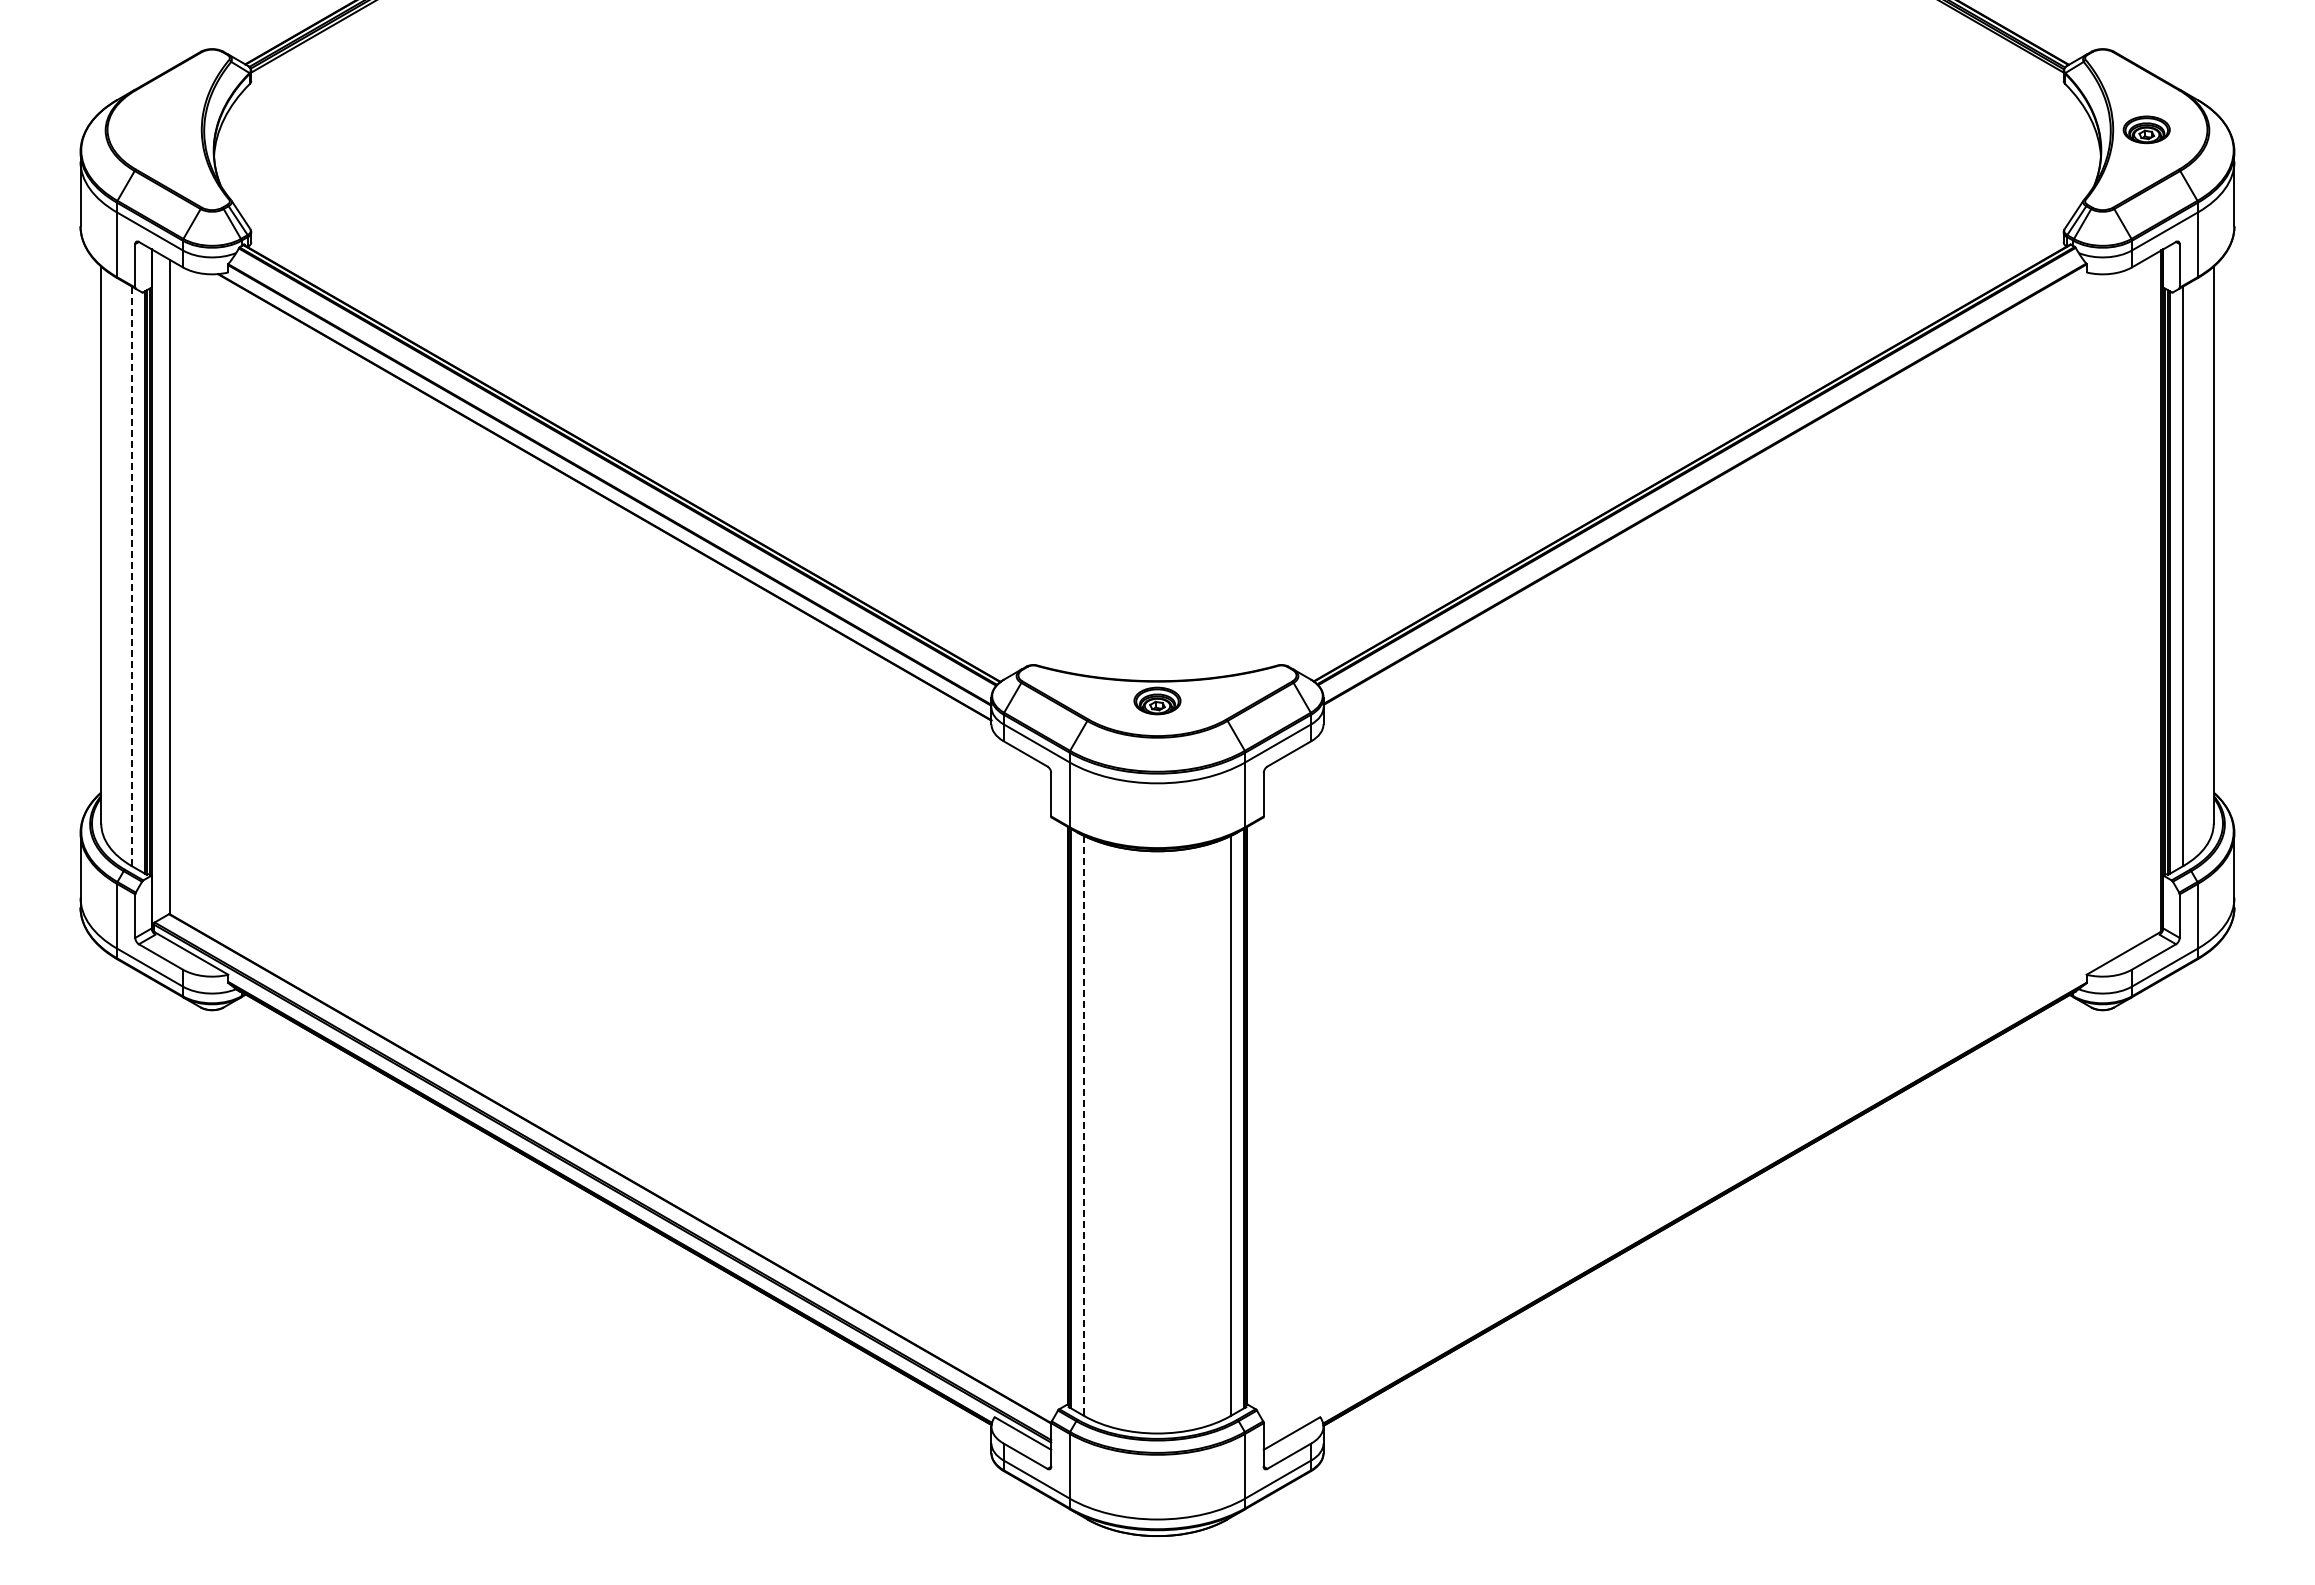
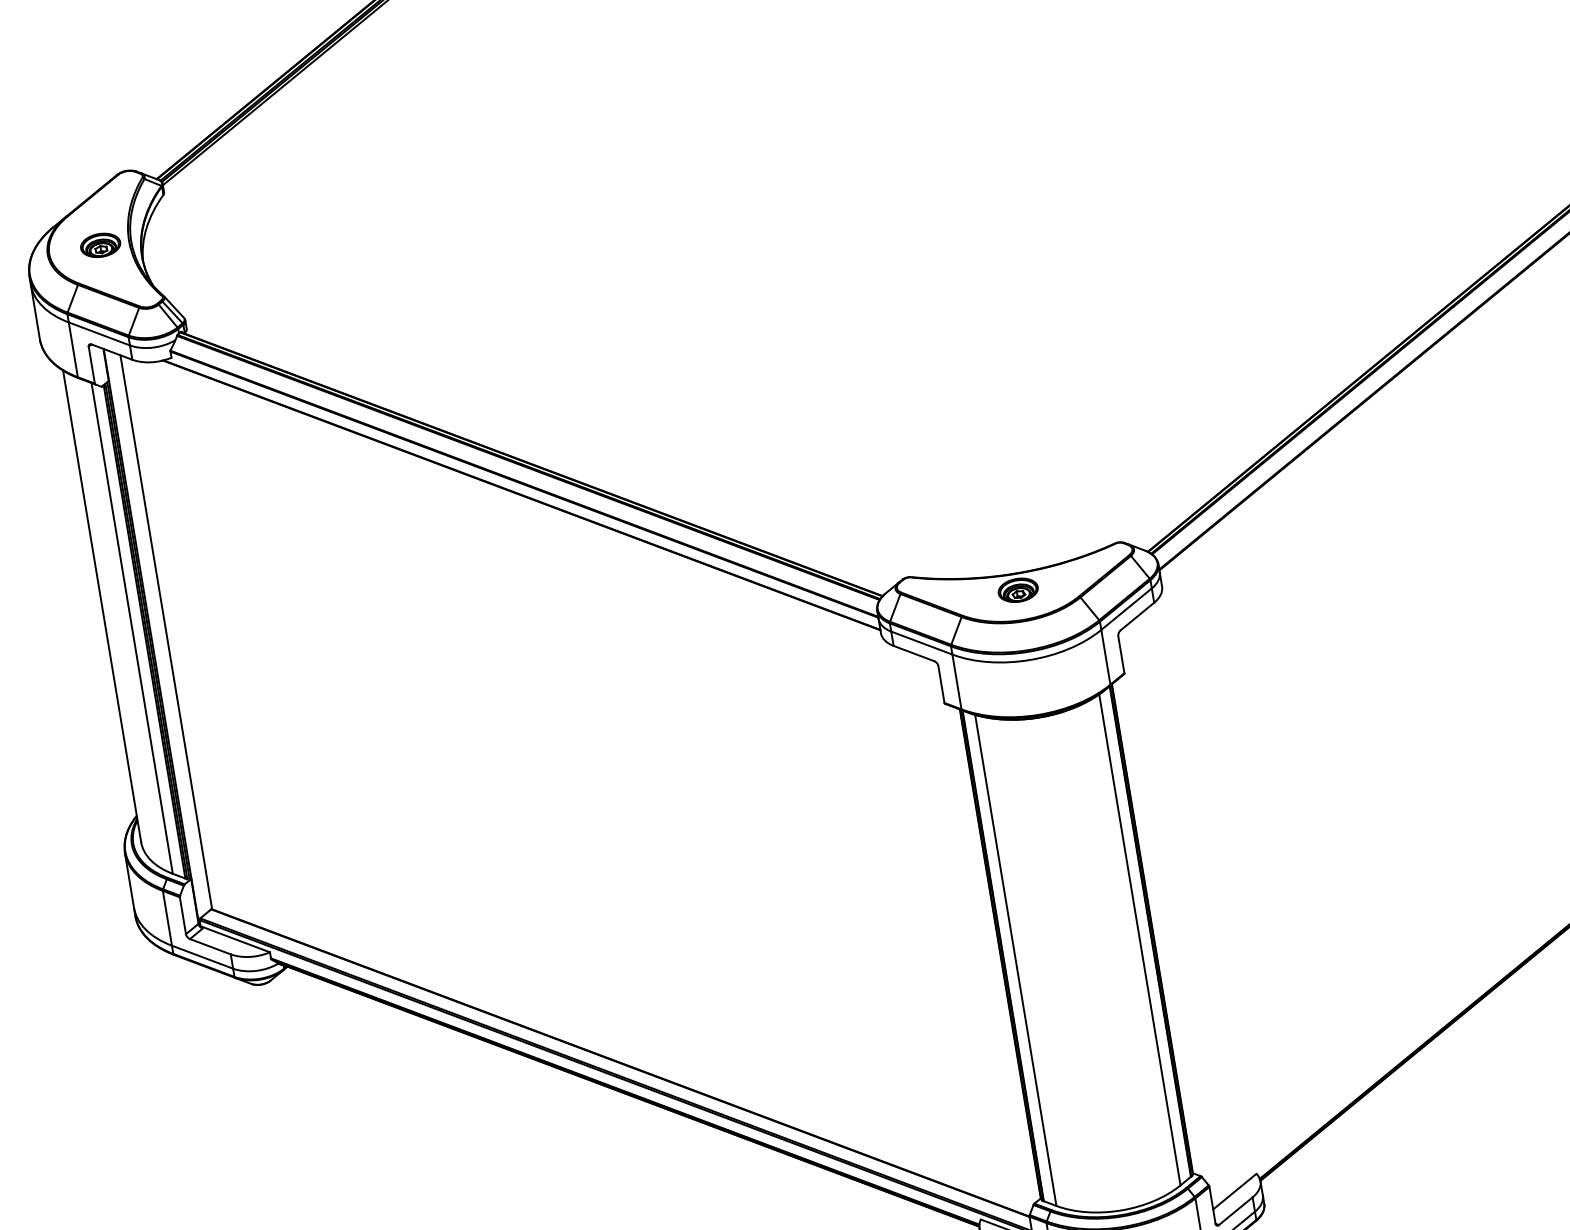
part: (168, 129) -> (100, 245), added
line: (131, 576) -> (132, 628), dashed -> solid
line: (1084, 1126) -> (1016, 960), dashed -> solid

